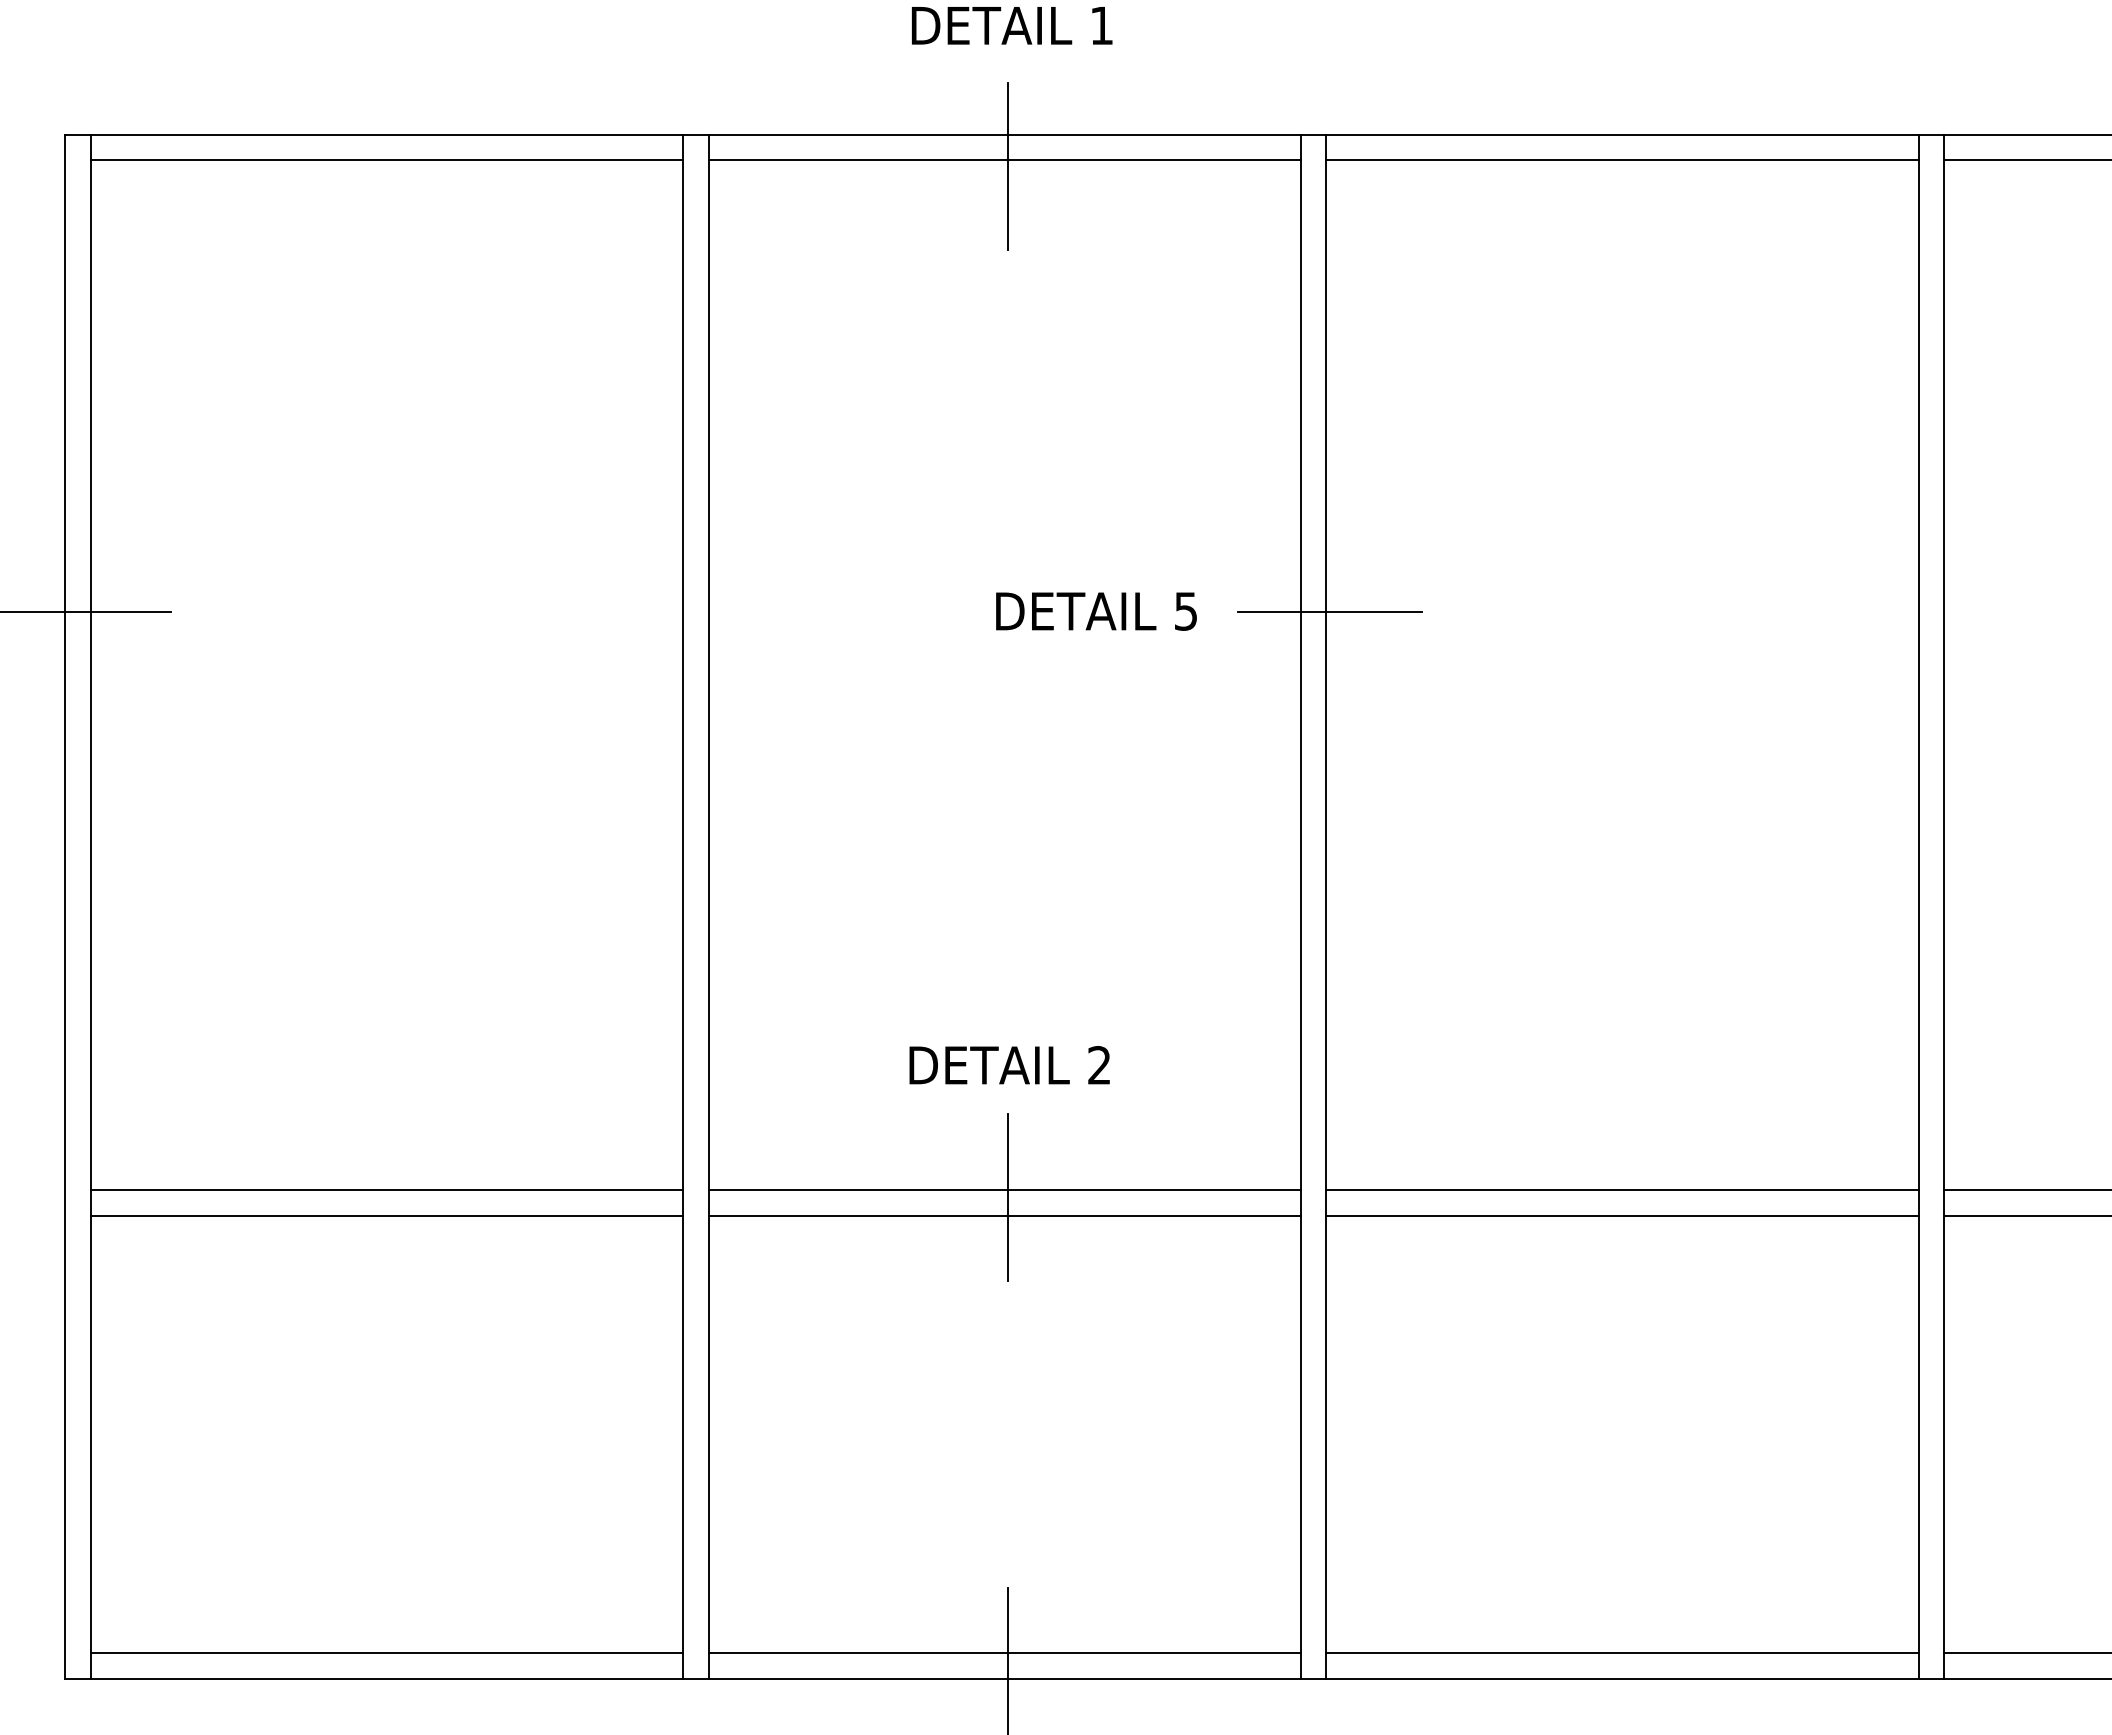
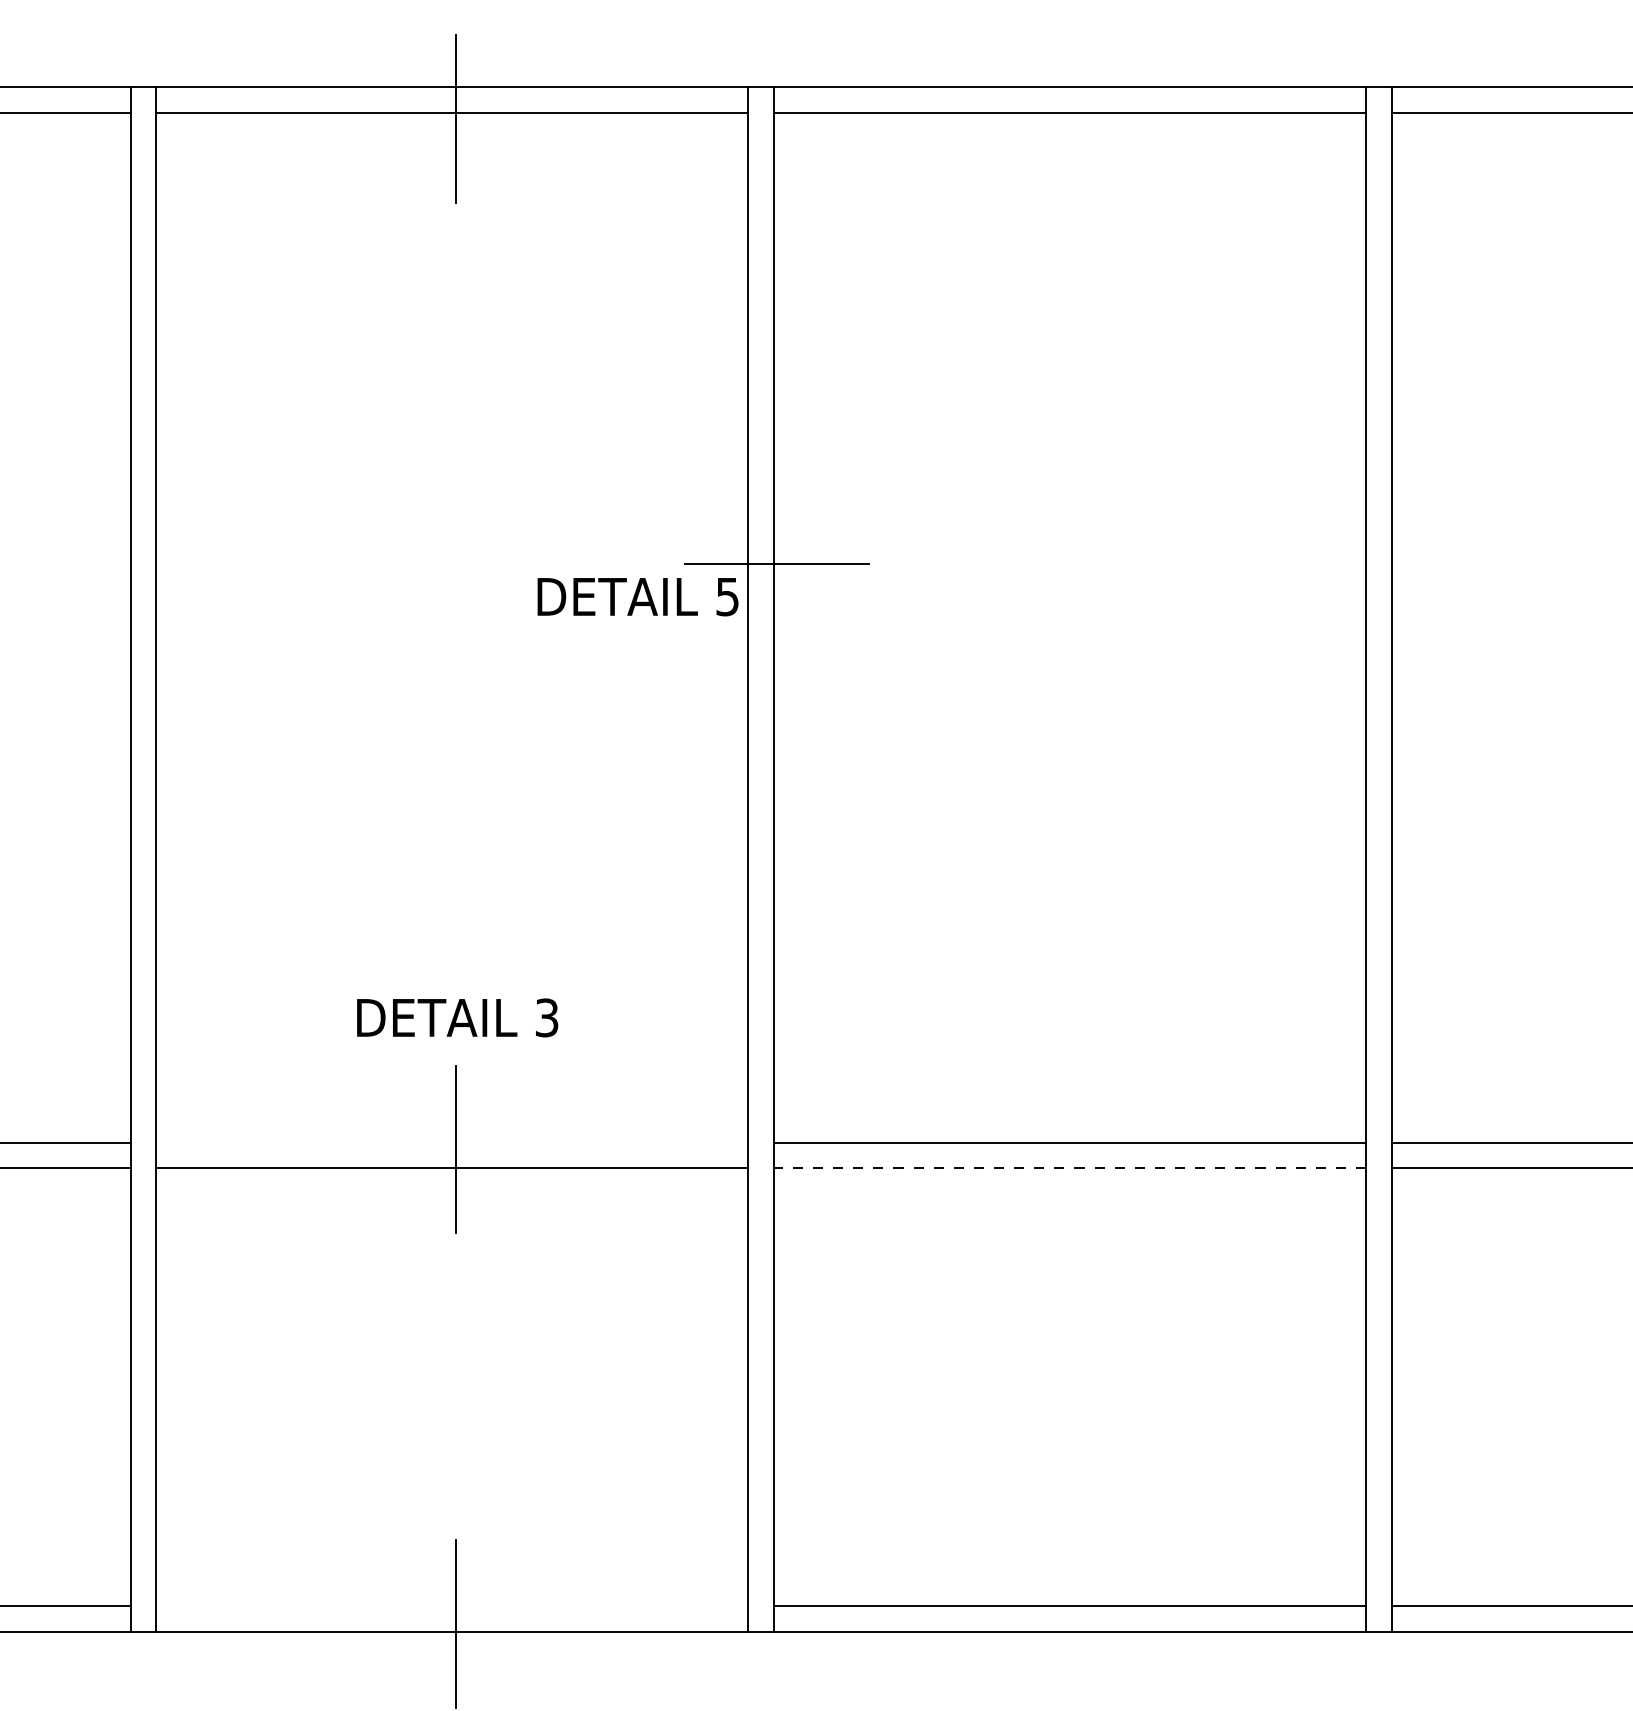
text: (1096, 611) -> (638, 596), moved
text: (1099, 1065) -> (547, 1017), 2 -> 3
line: (1004, 1190) -> (452, 1142), removed
line: (1622, 1215) -> (1070, 1167), solid -> dashed
line: (1004, 1653) -> (452, 1605), removed

